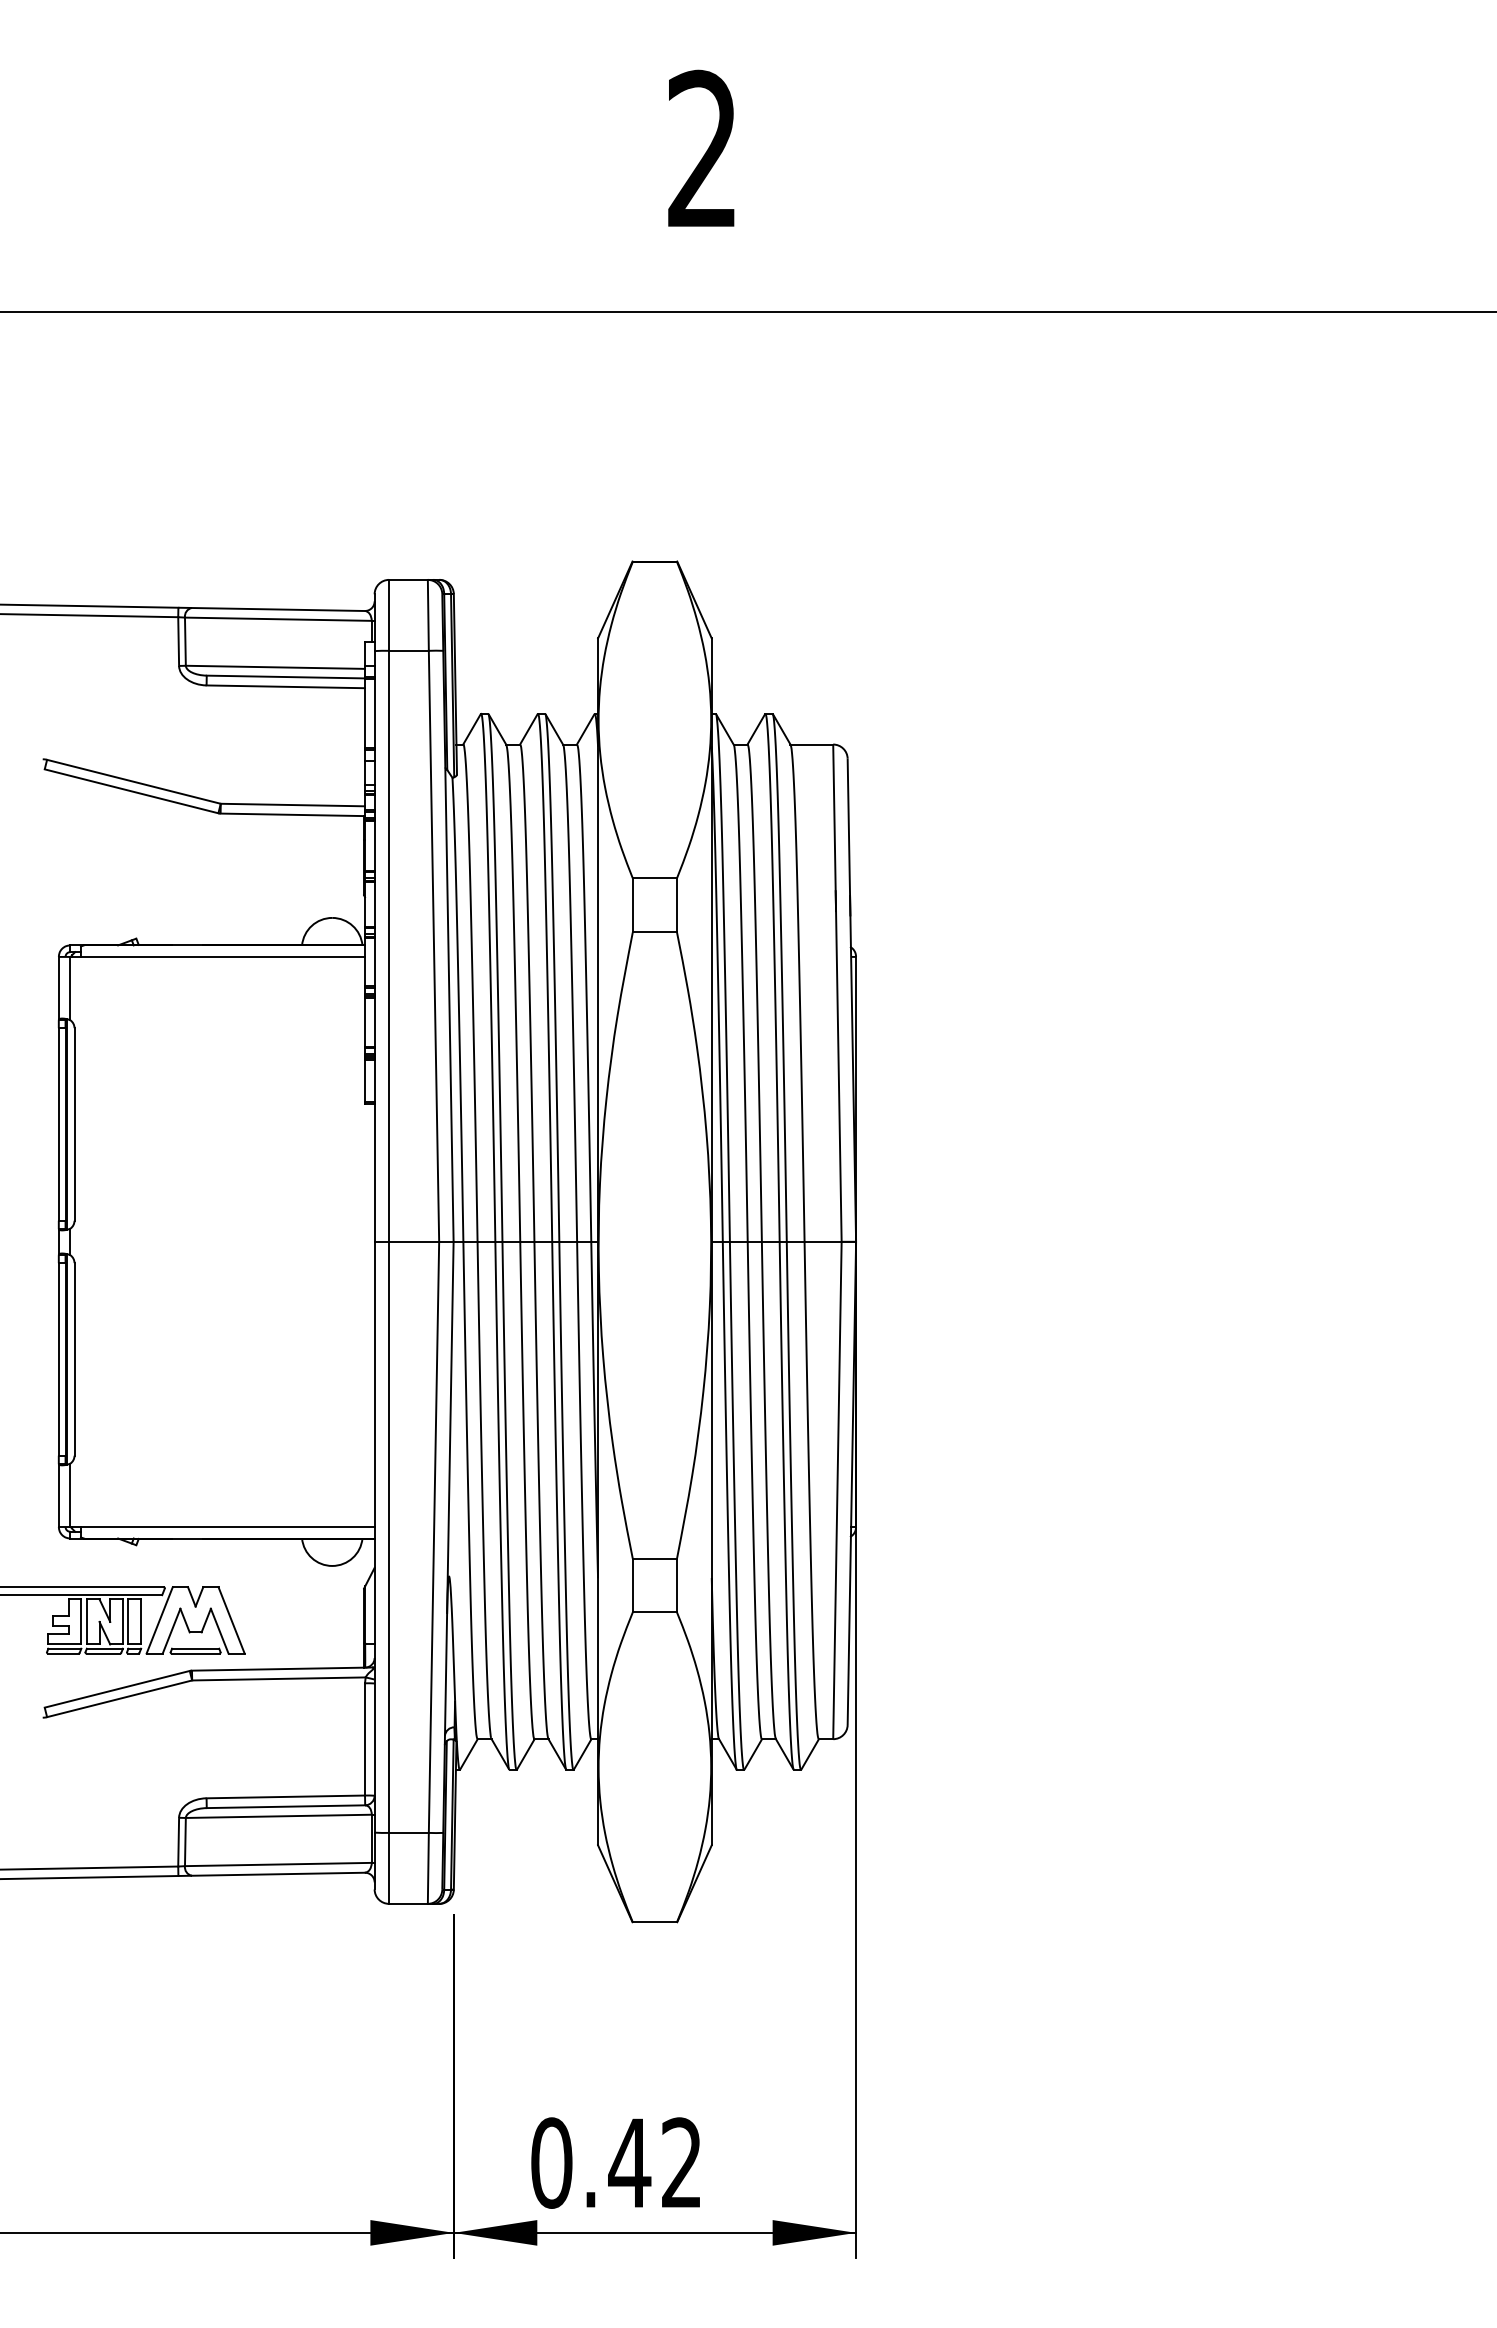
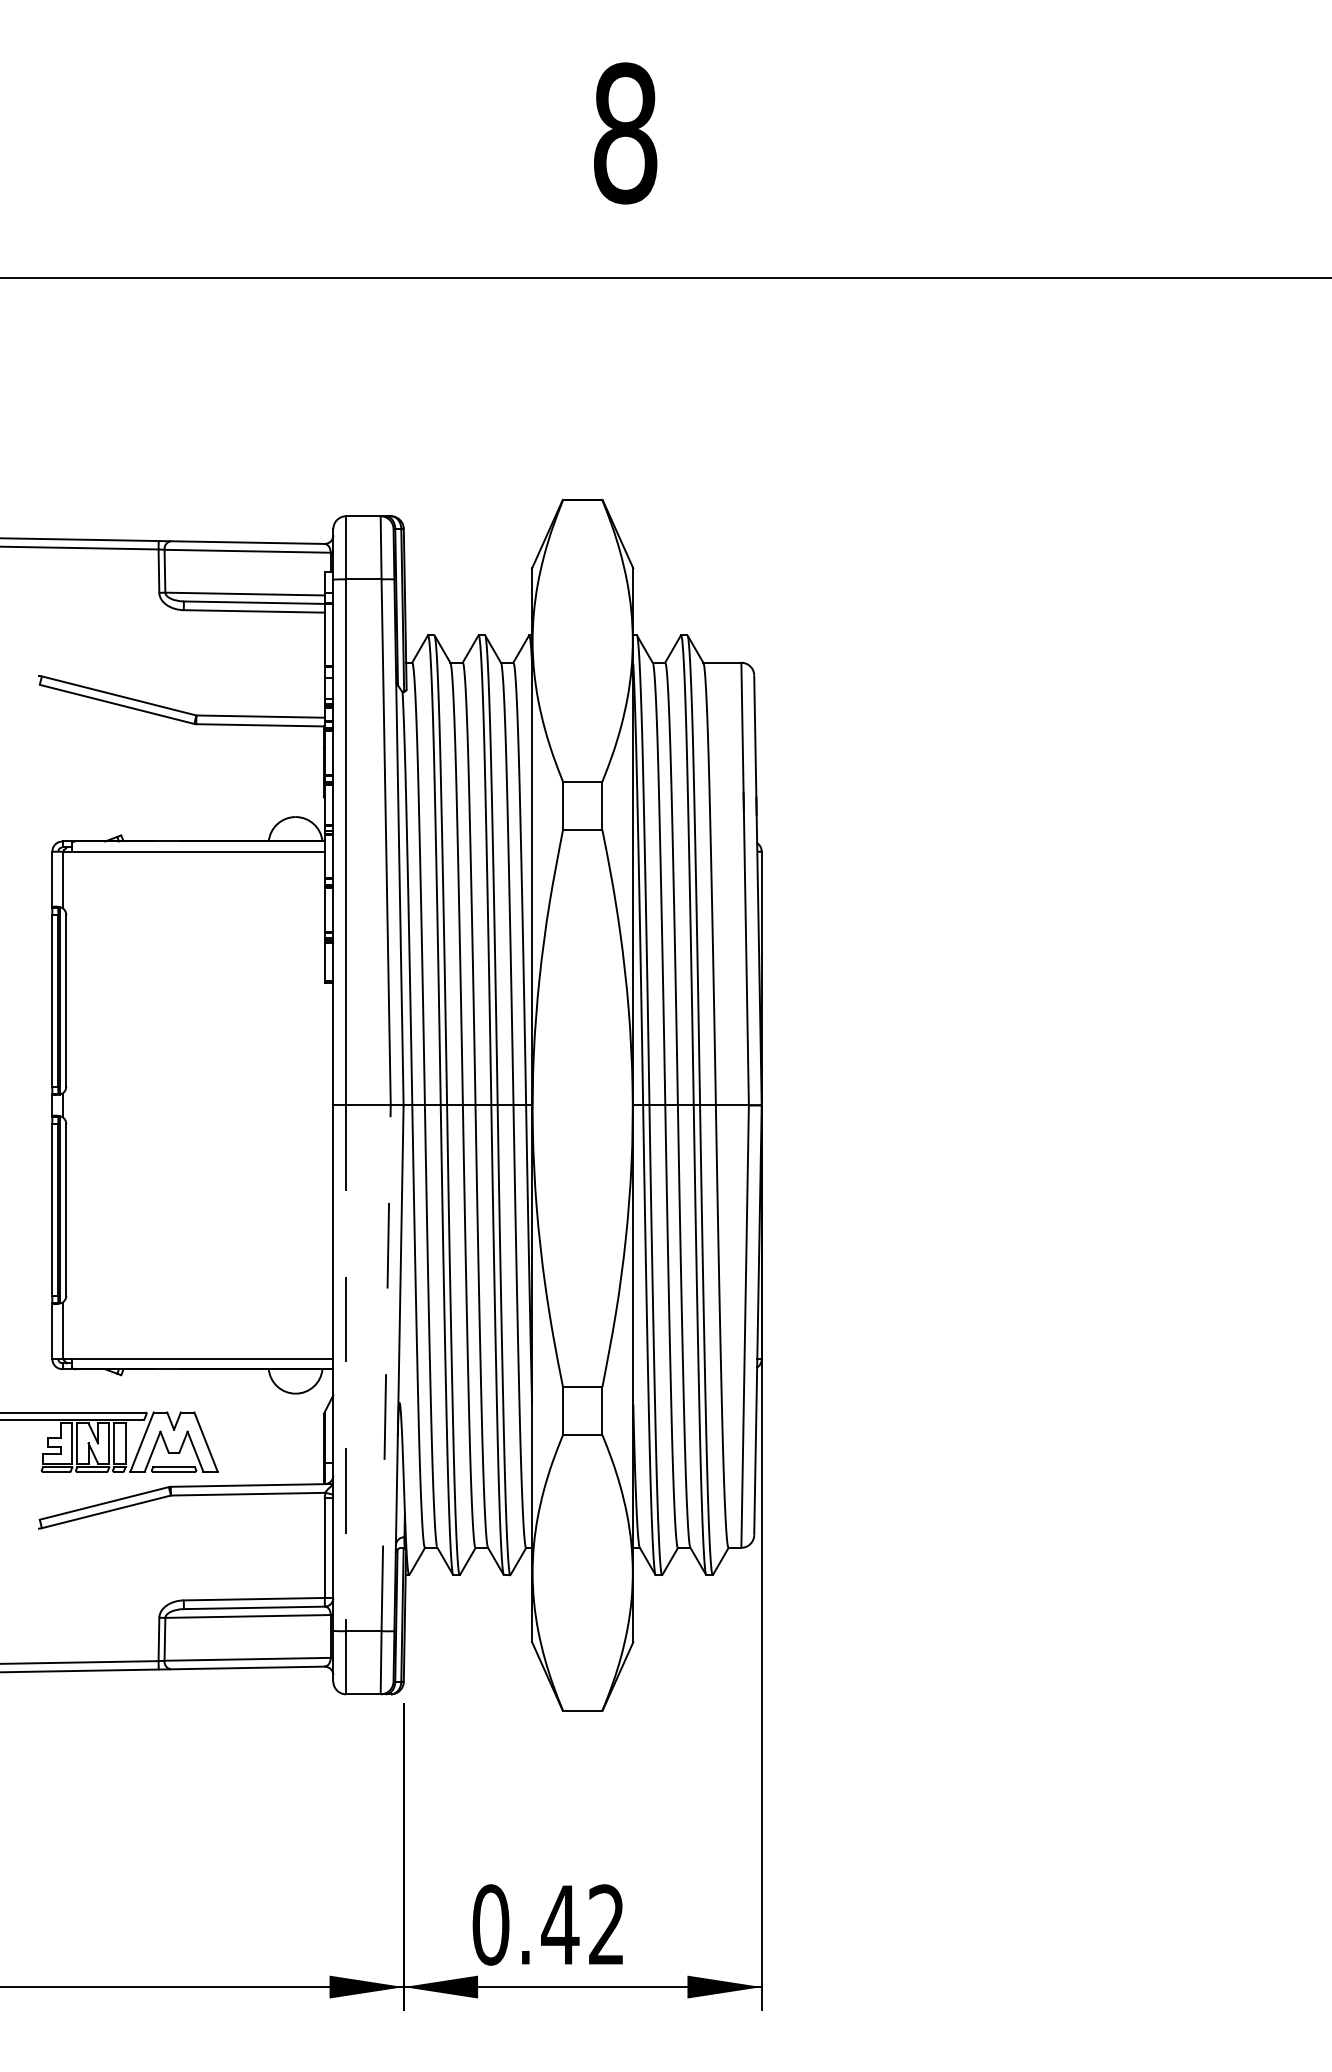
text: (702, 149) -> (625, 133), 2 -> 8
line: (389, 1537) -> (346, 1368), solid -> dashed
line: (434, 1537) -> (386, 1368), solid -> dashed

